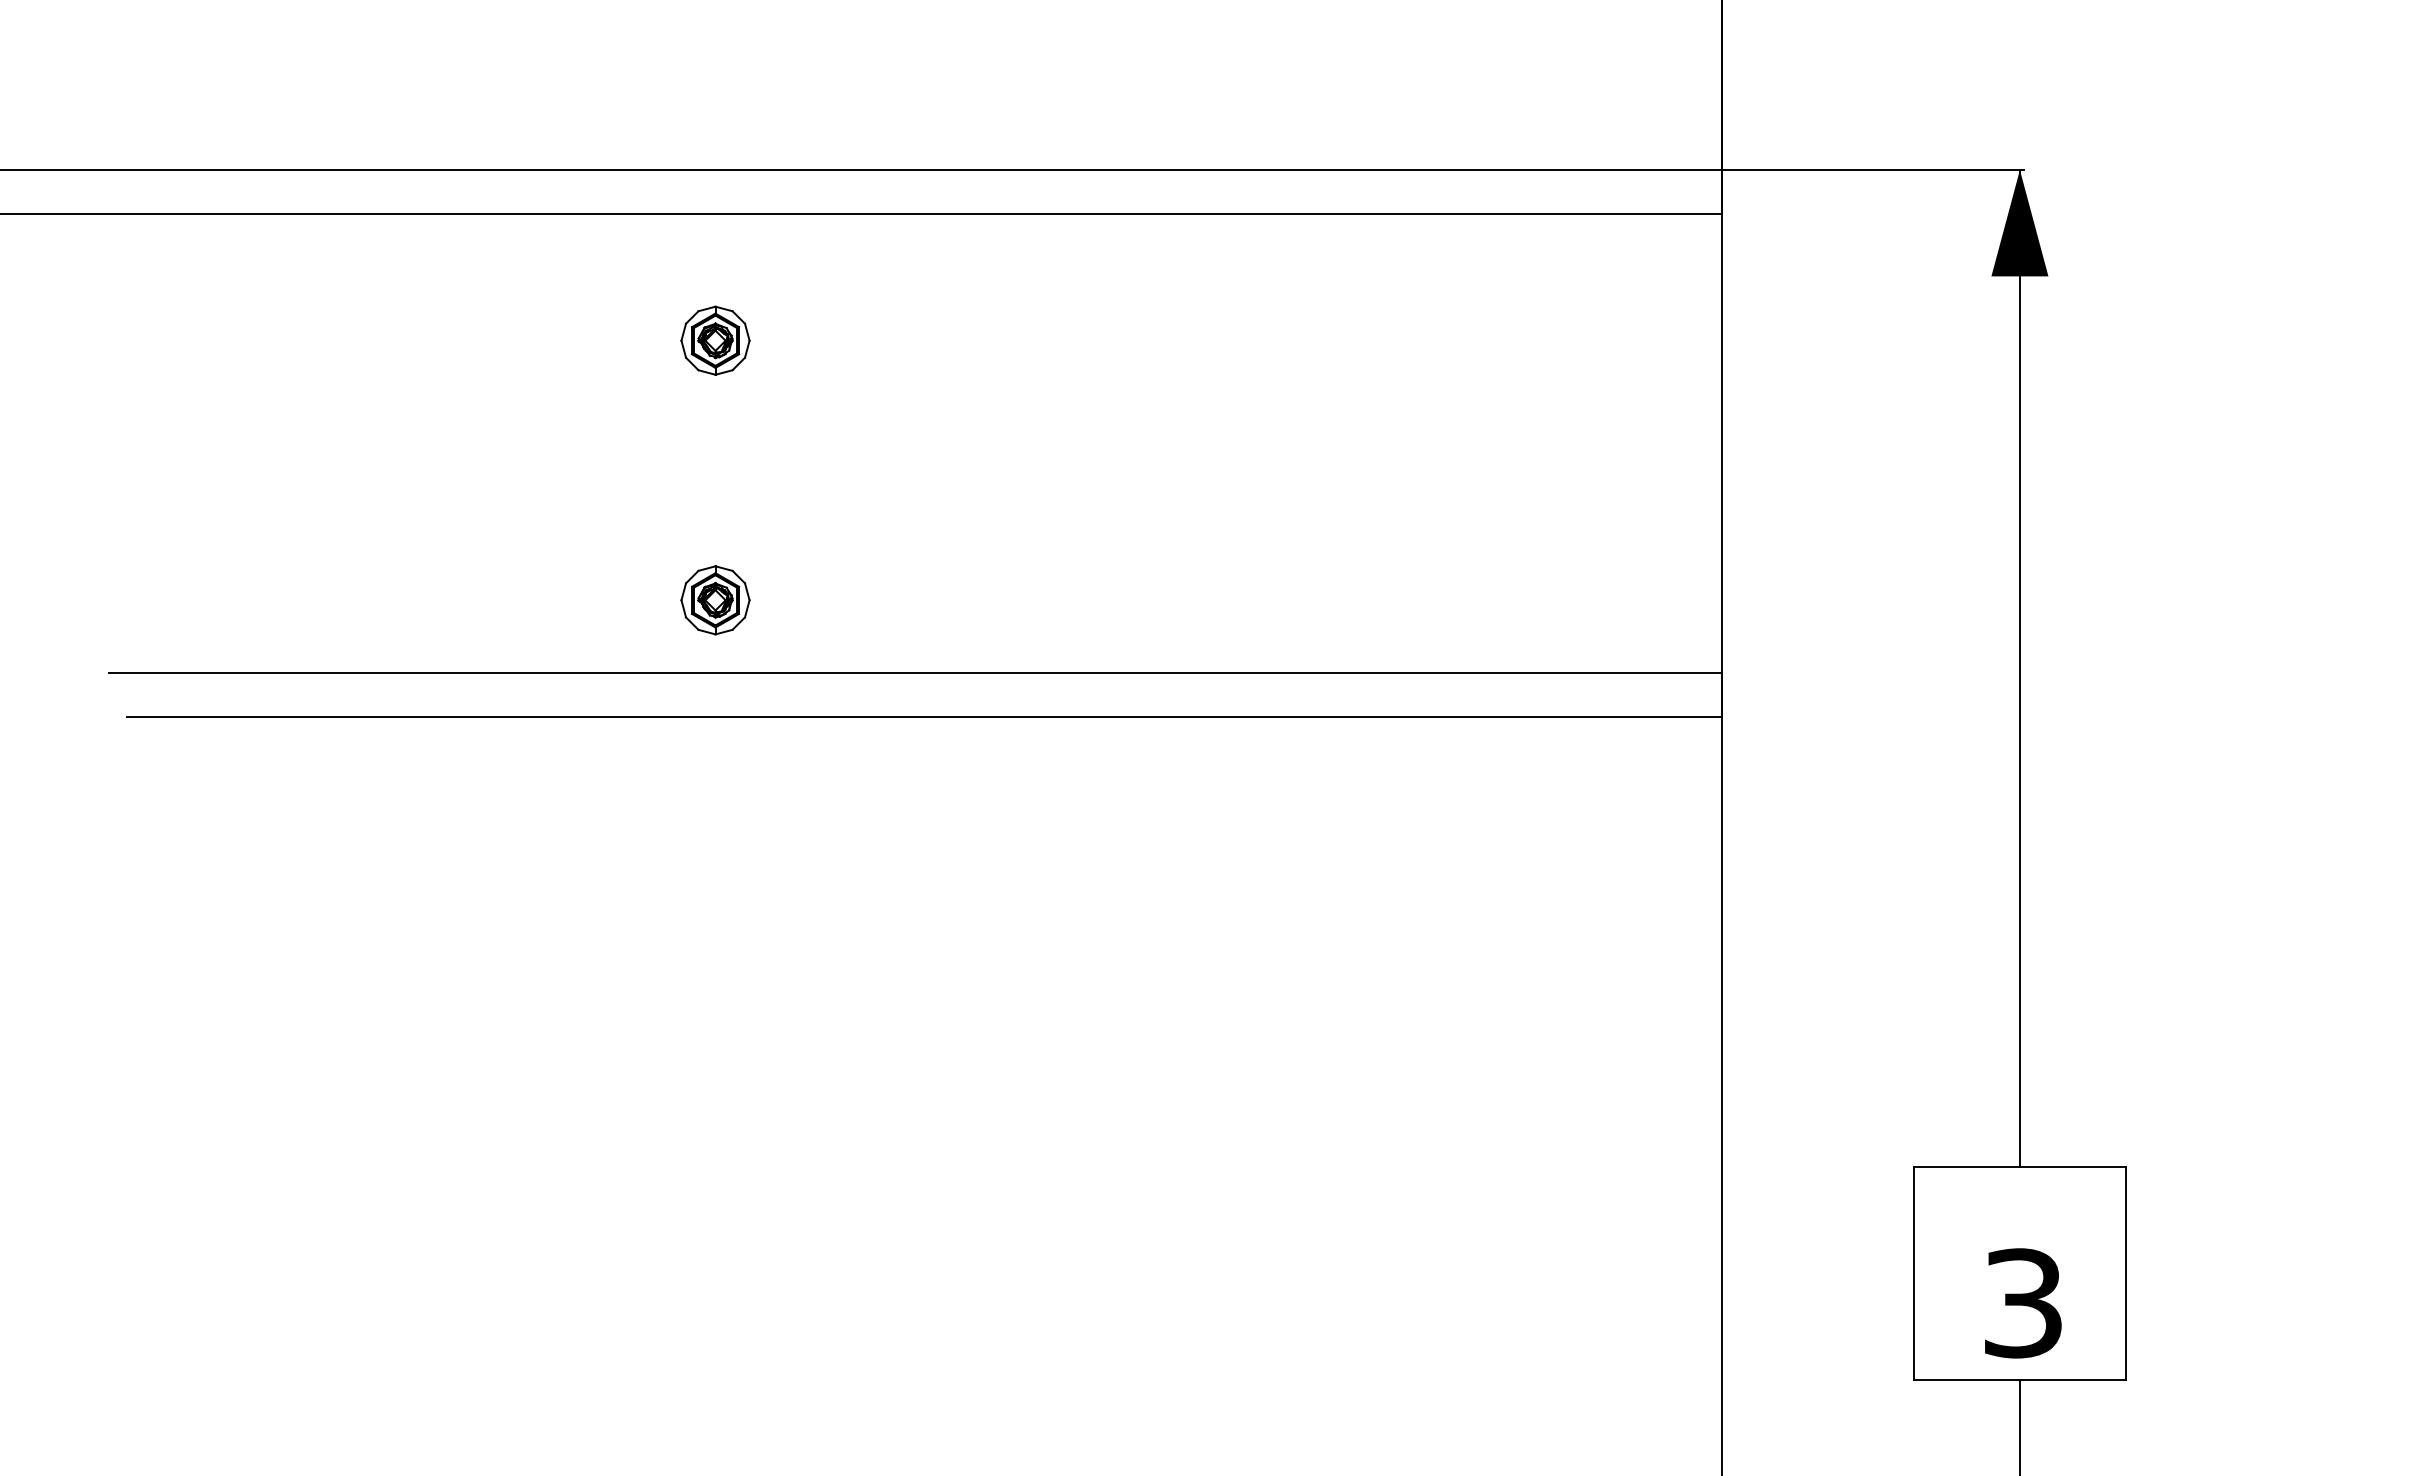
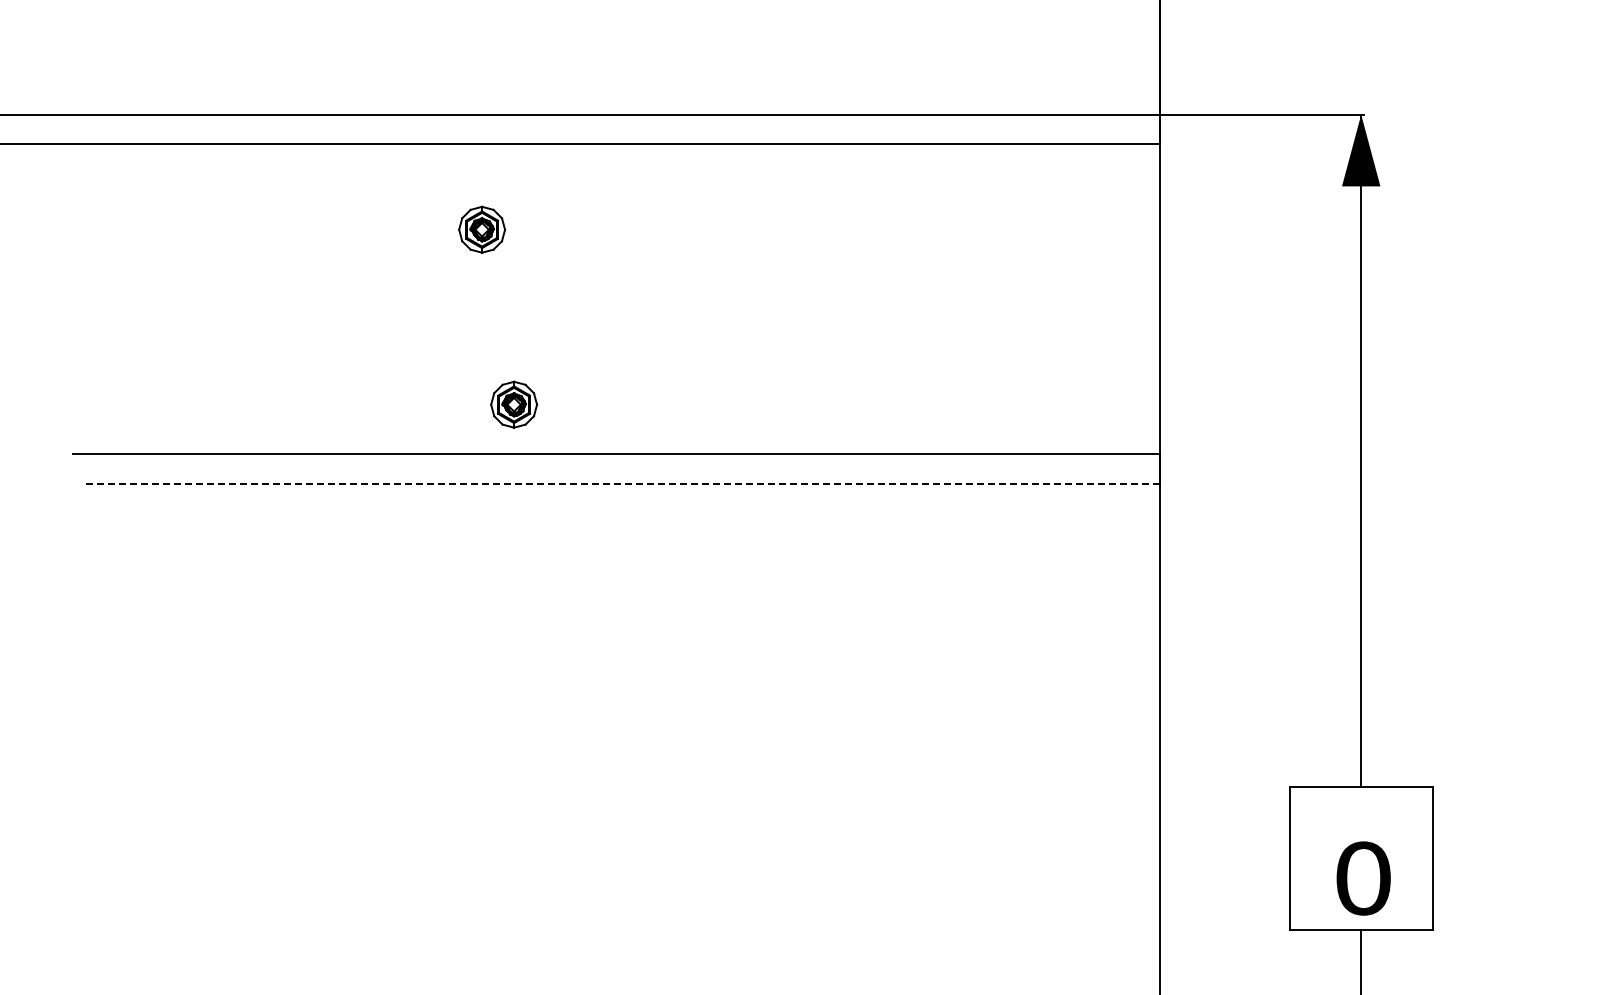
part: (716, 600) -> (514, 404), moved
line: (923, 717) -> (622, 483), solid -> dashed
text: (2023, 1303) -> (1363, 878), 3 -> 0

